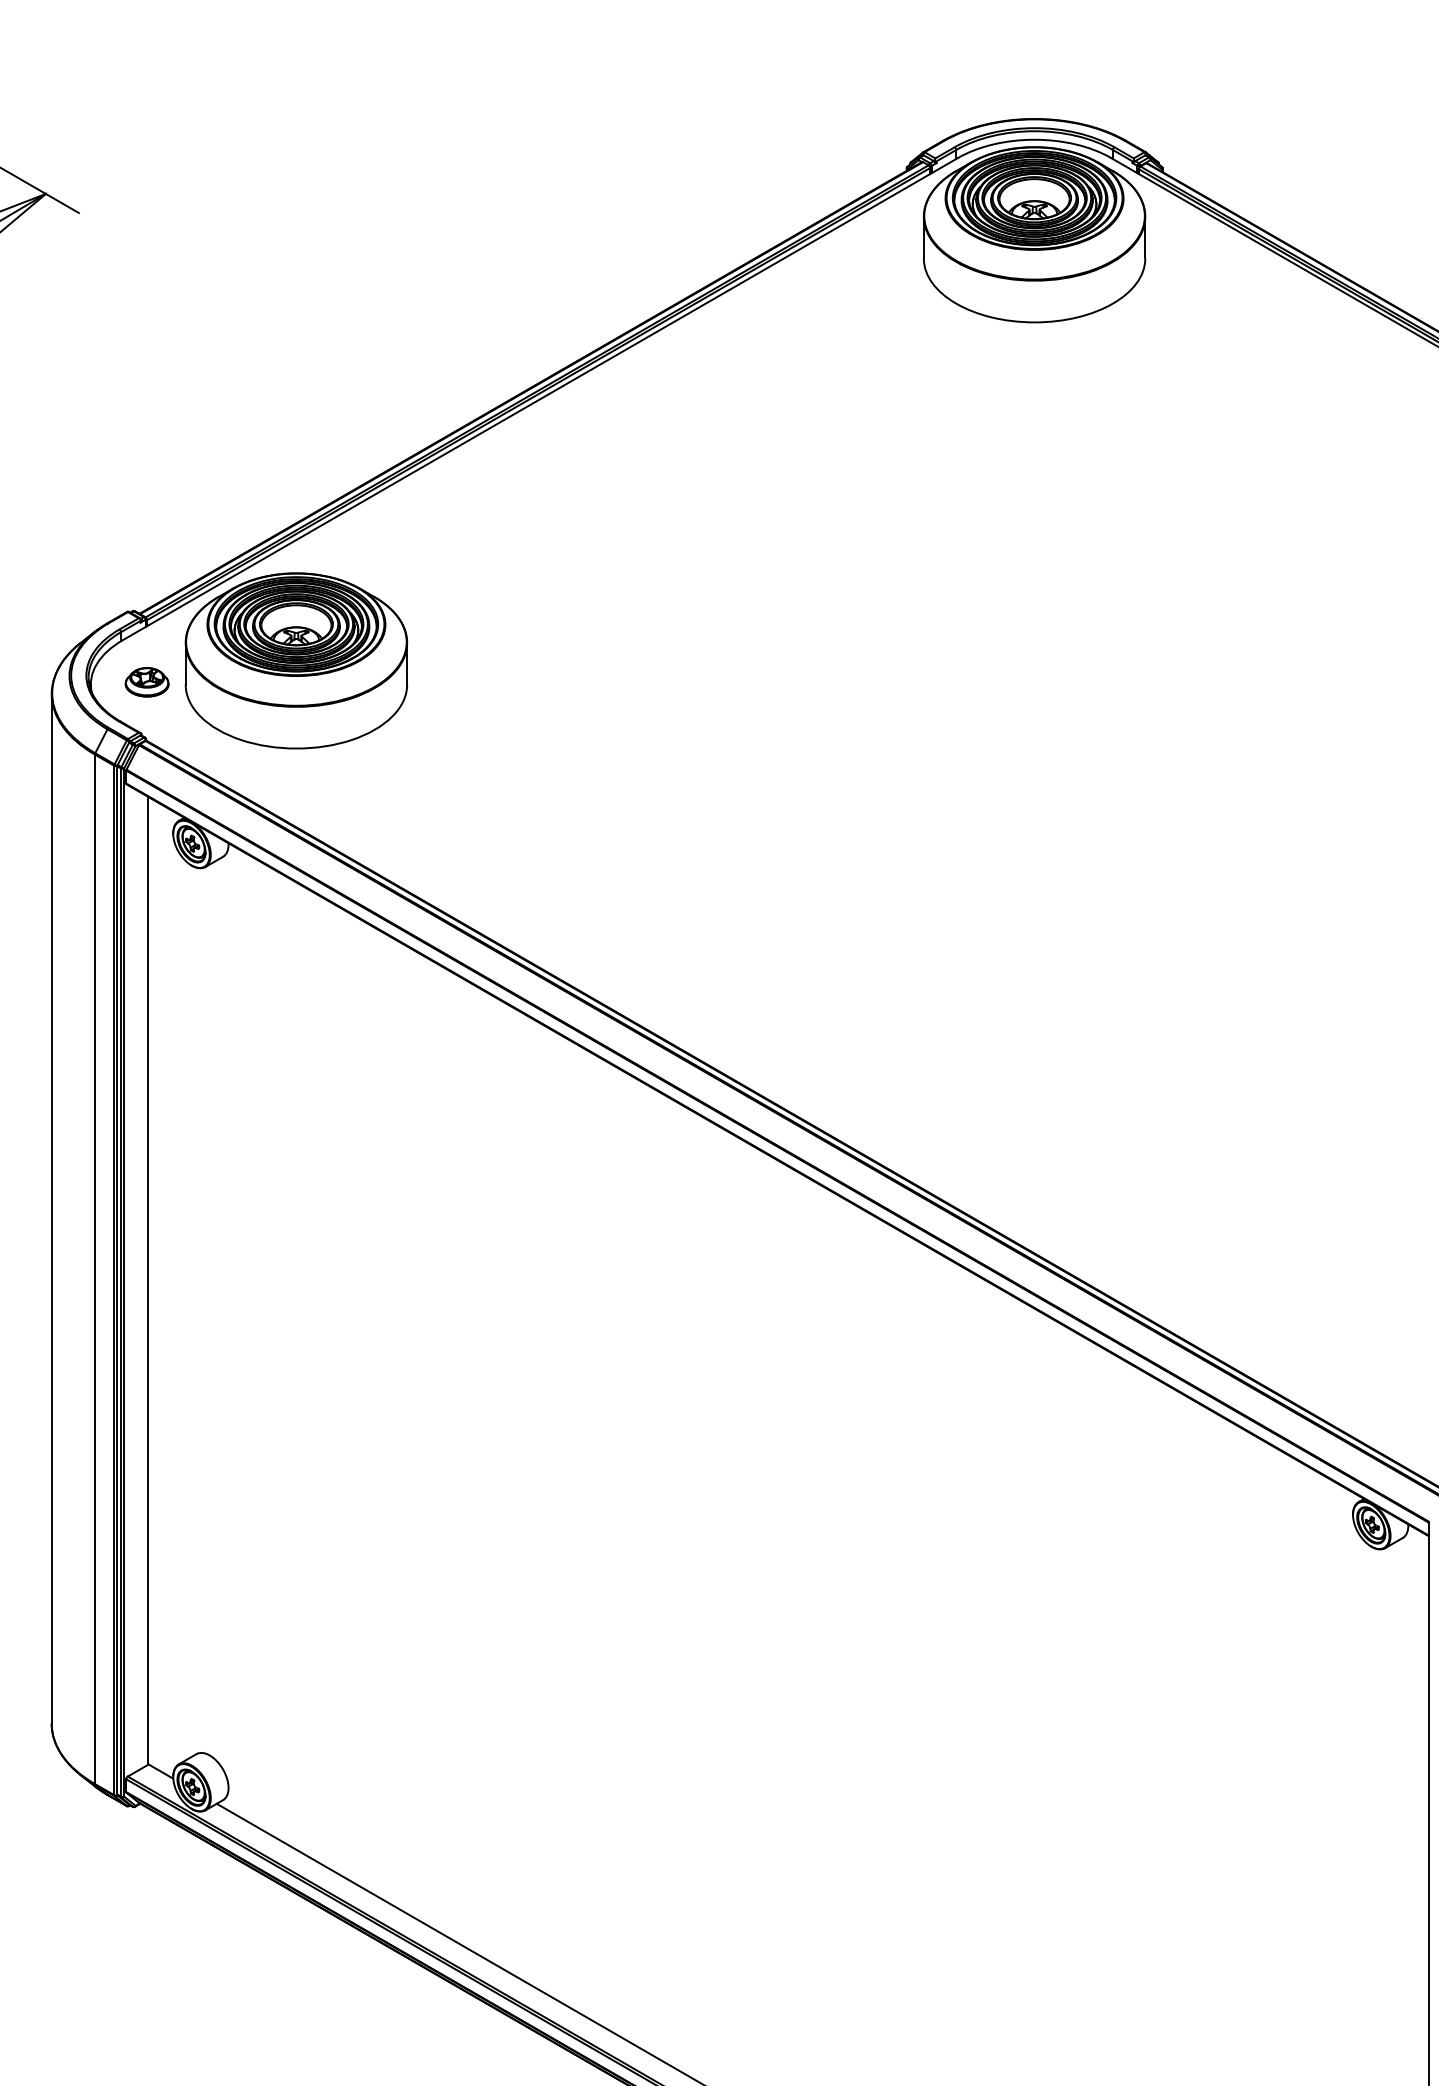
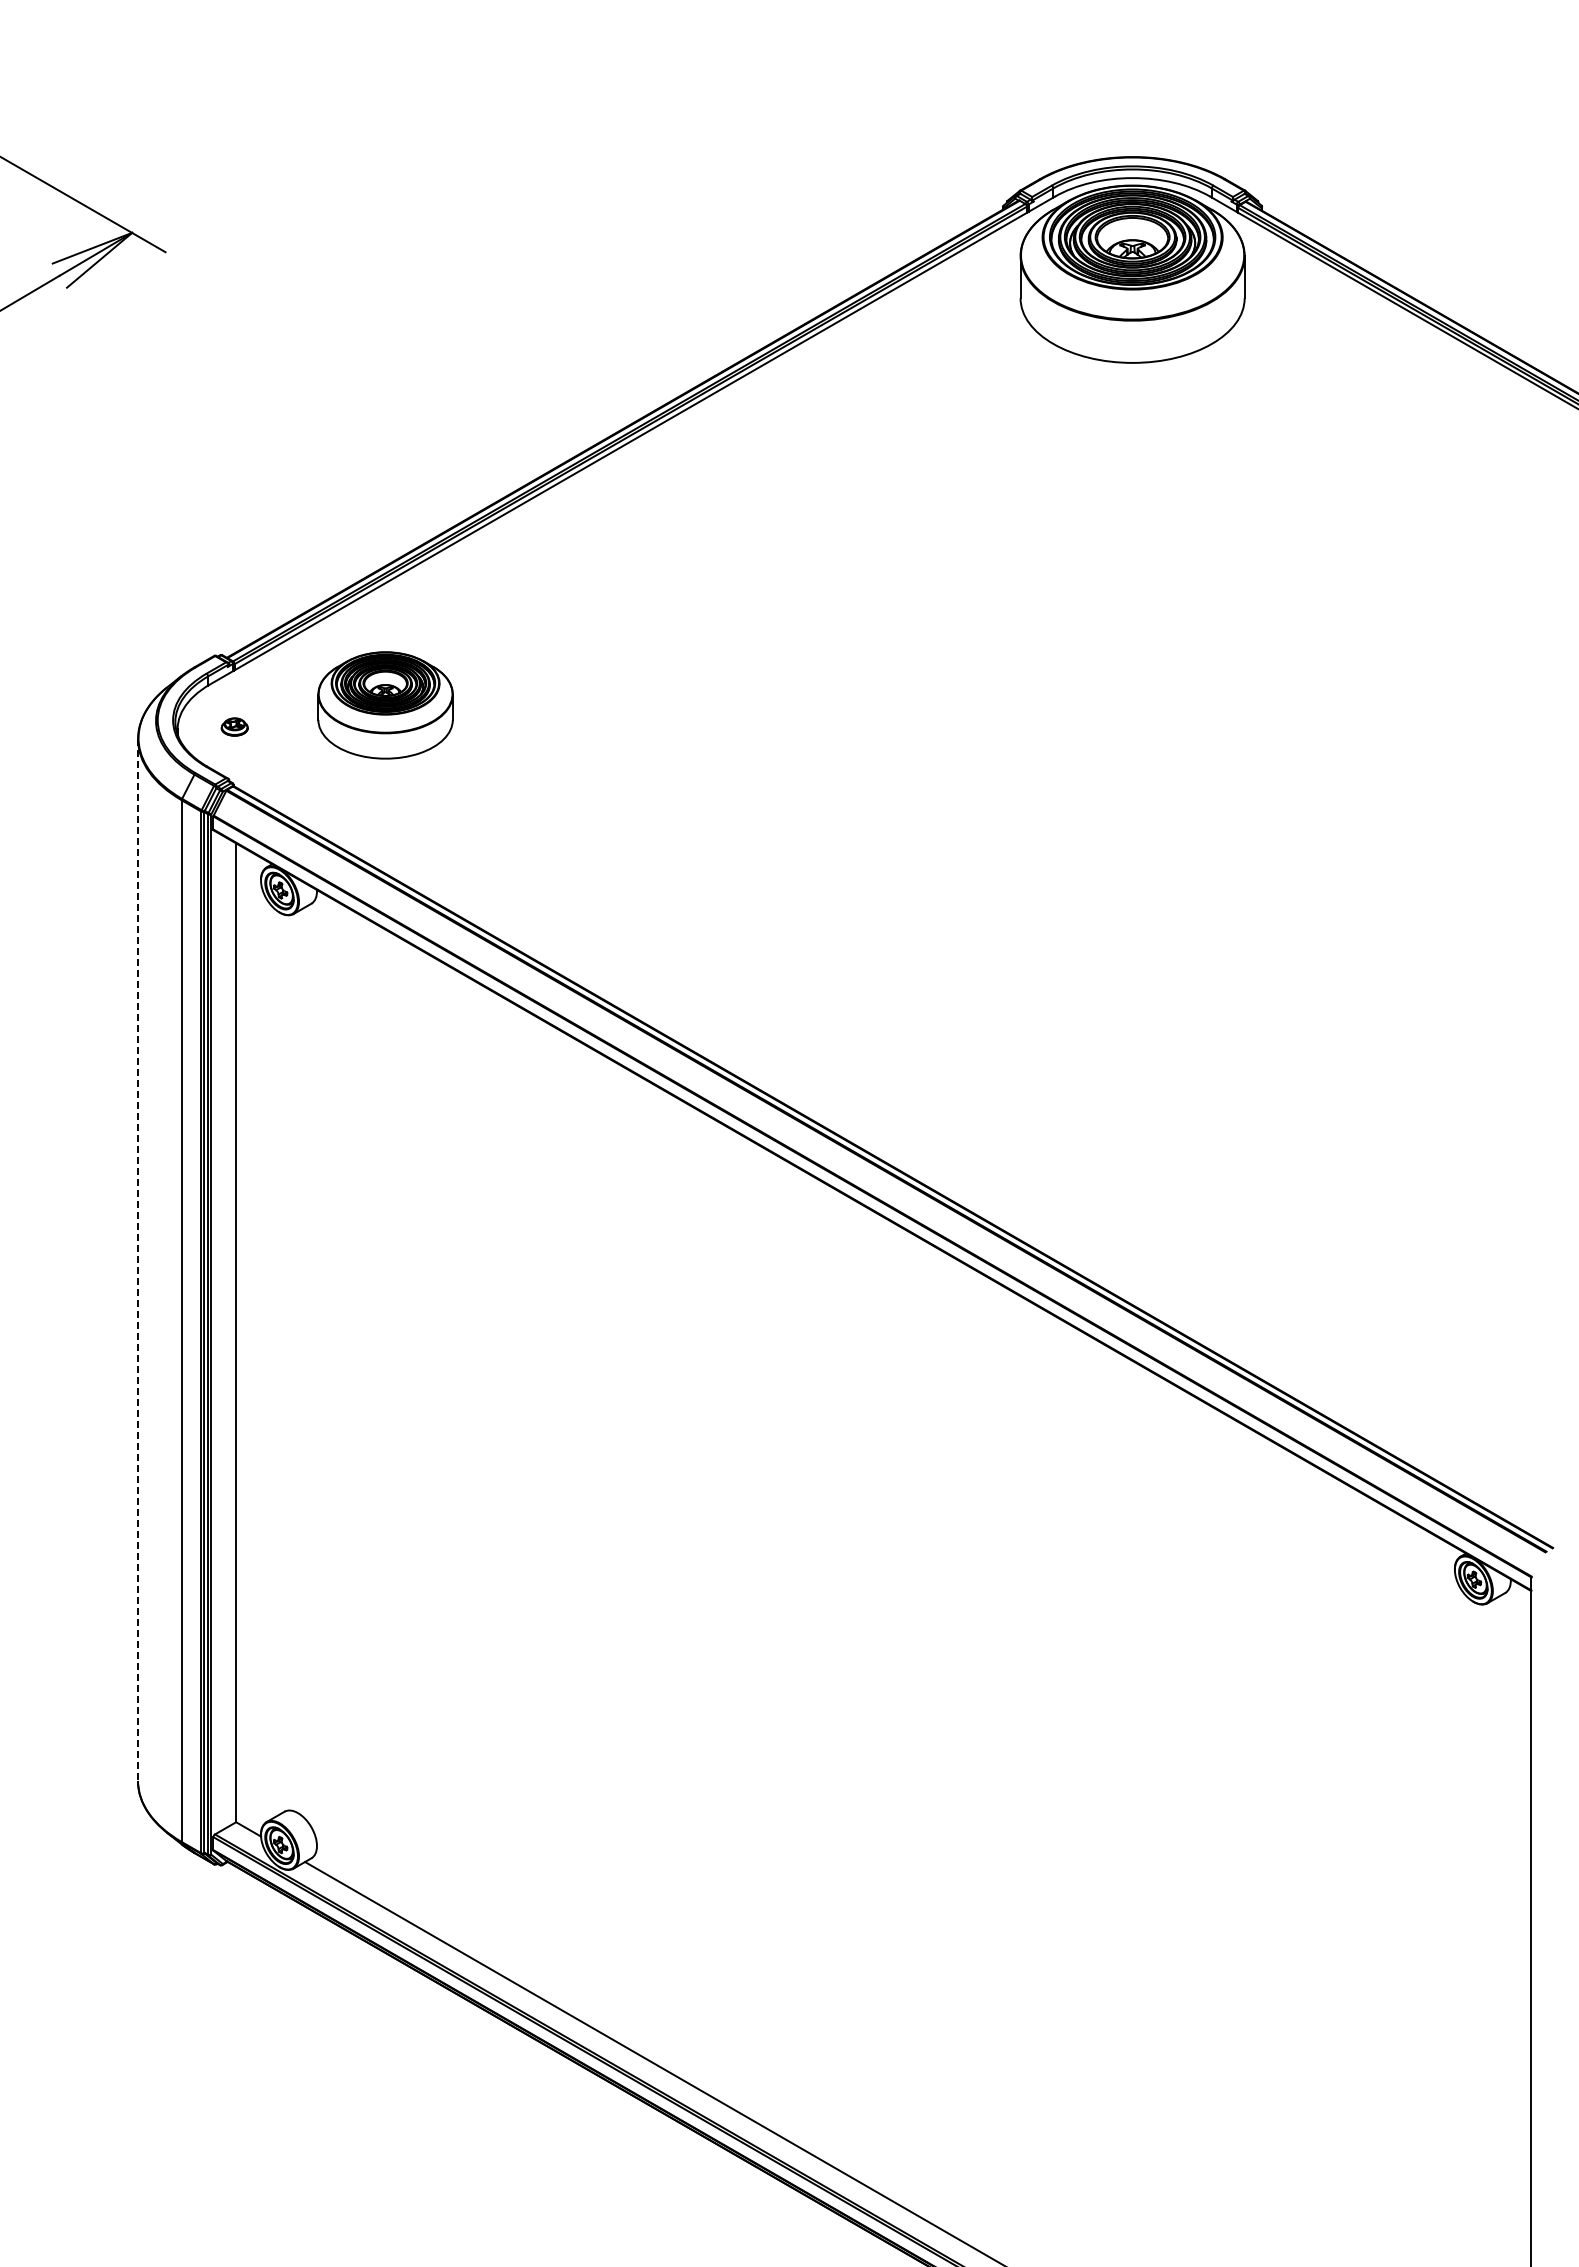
part: (296, 660) -> (385, 705), size x0.6
part: (147, 681) -> (234, 726), size x0.6
line: (52, 1209) -> (138, 1260), solid -> dashed

